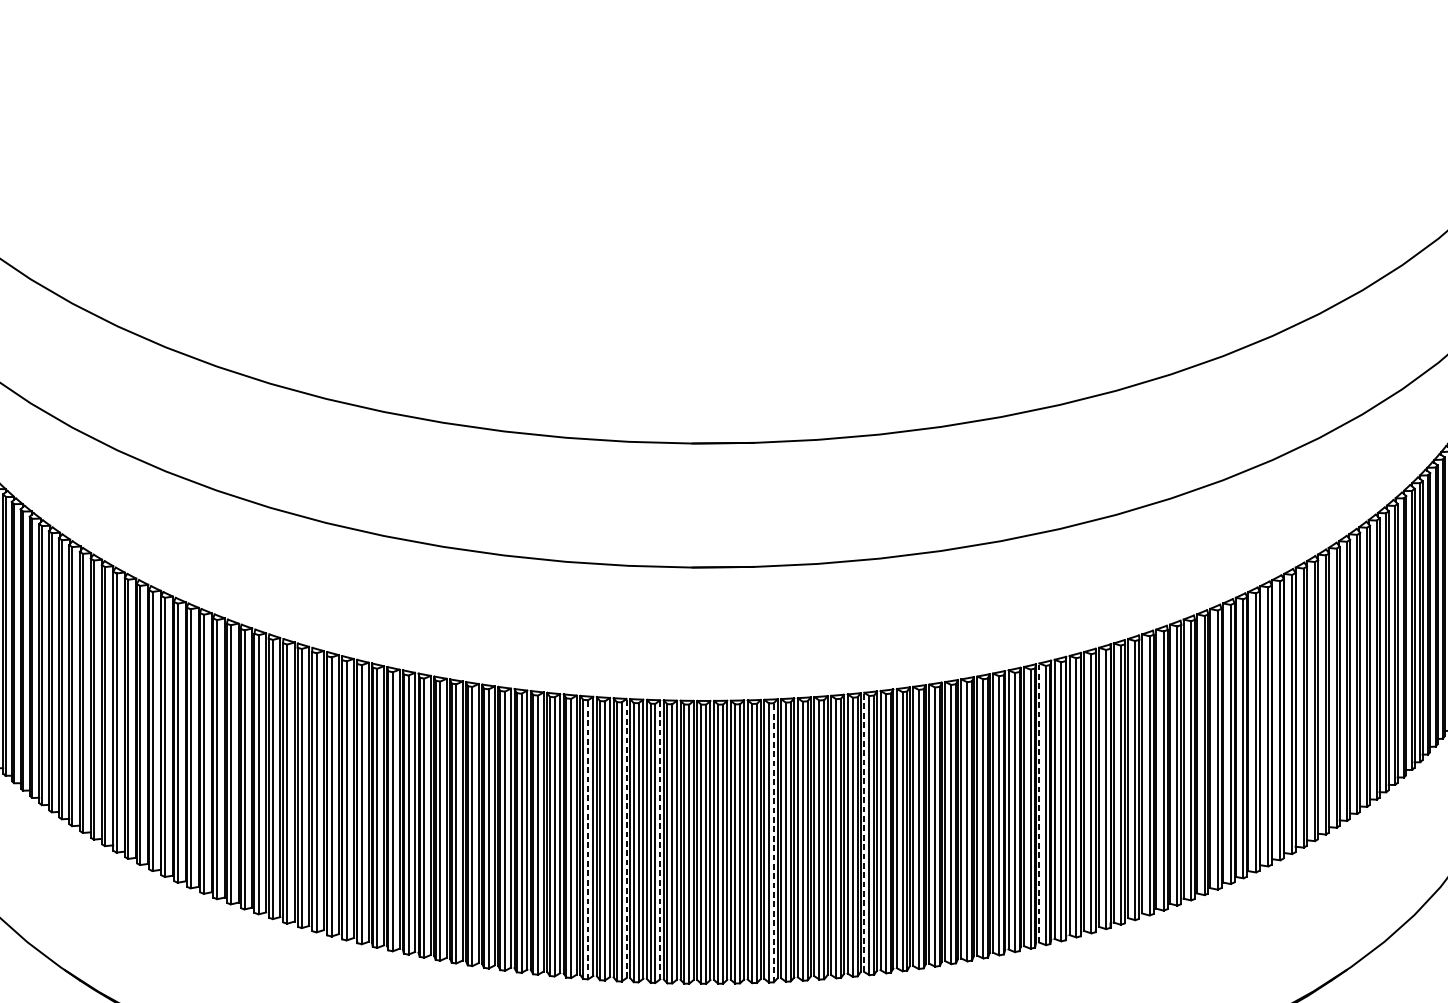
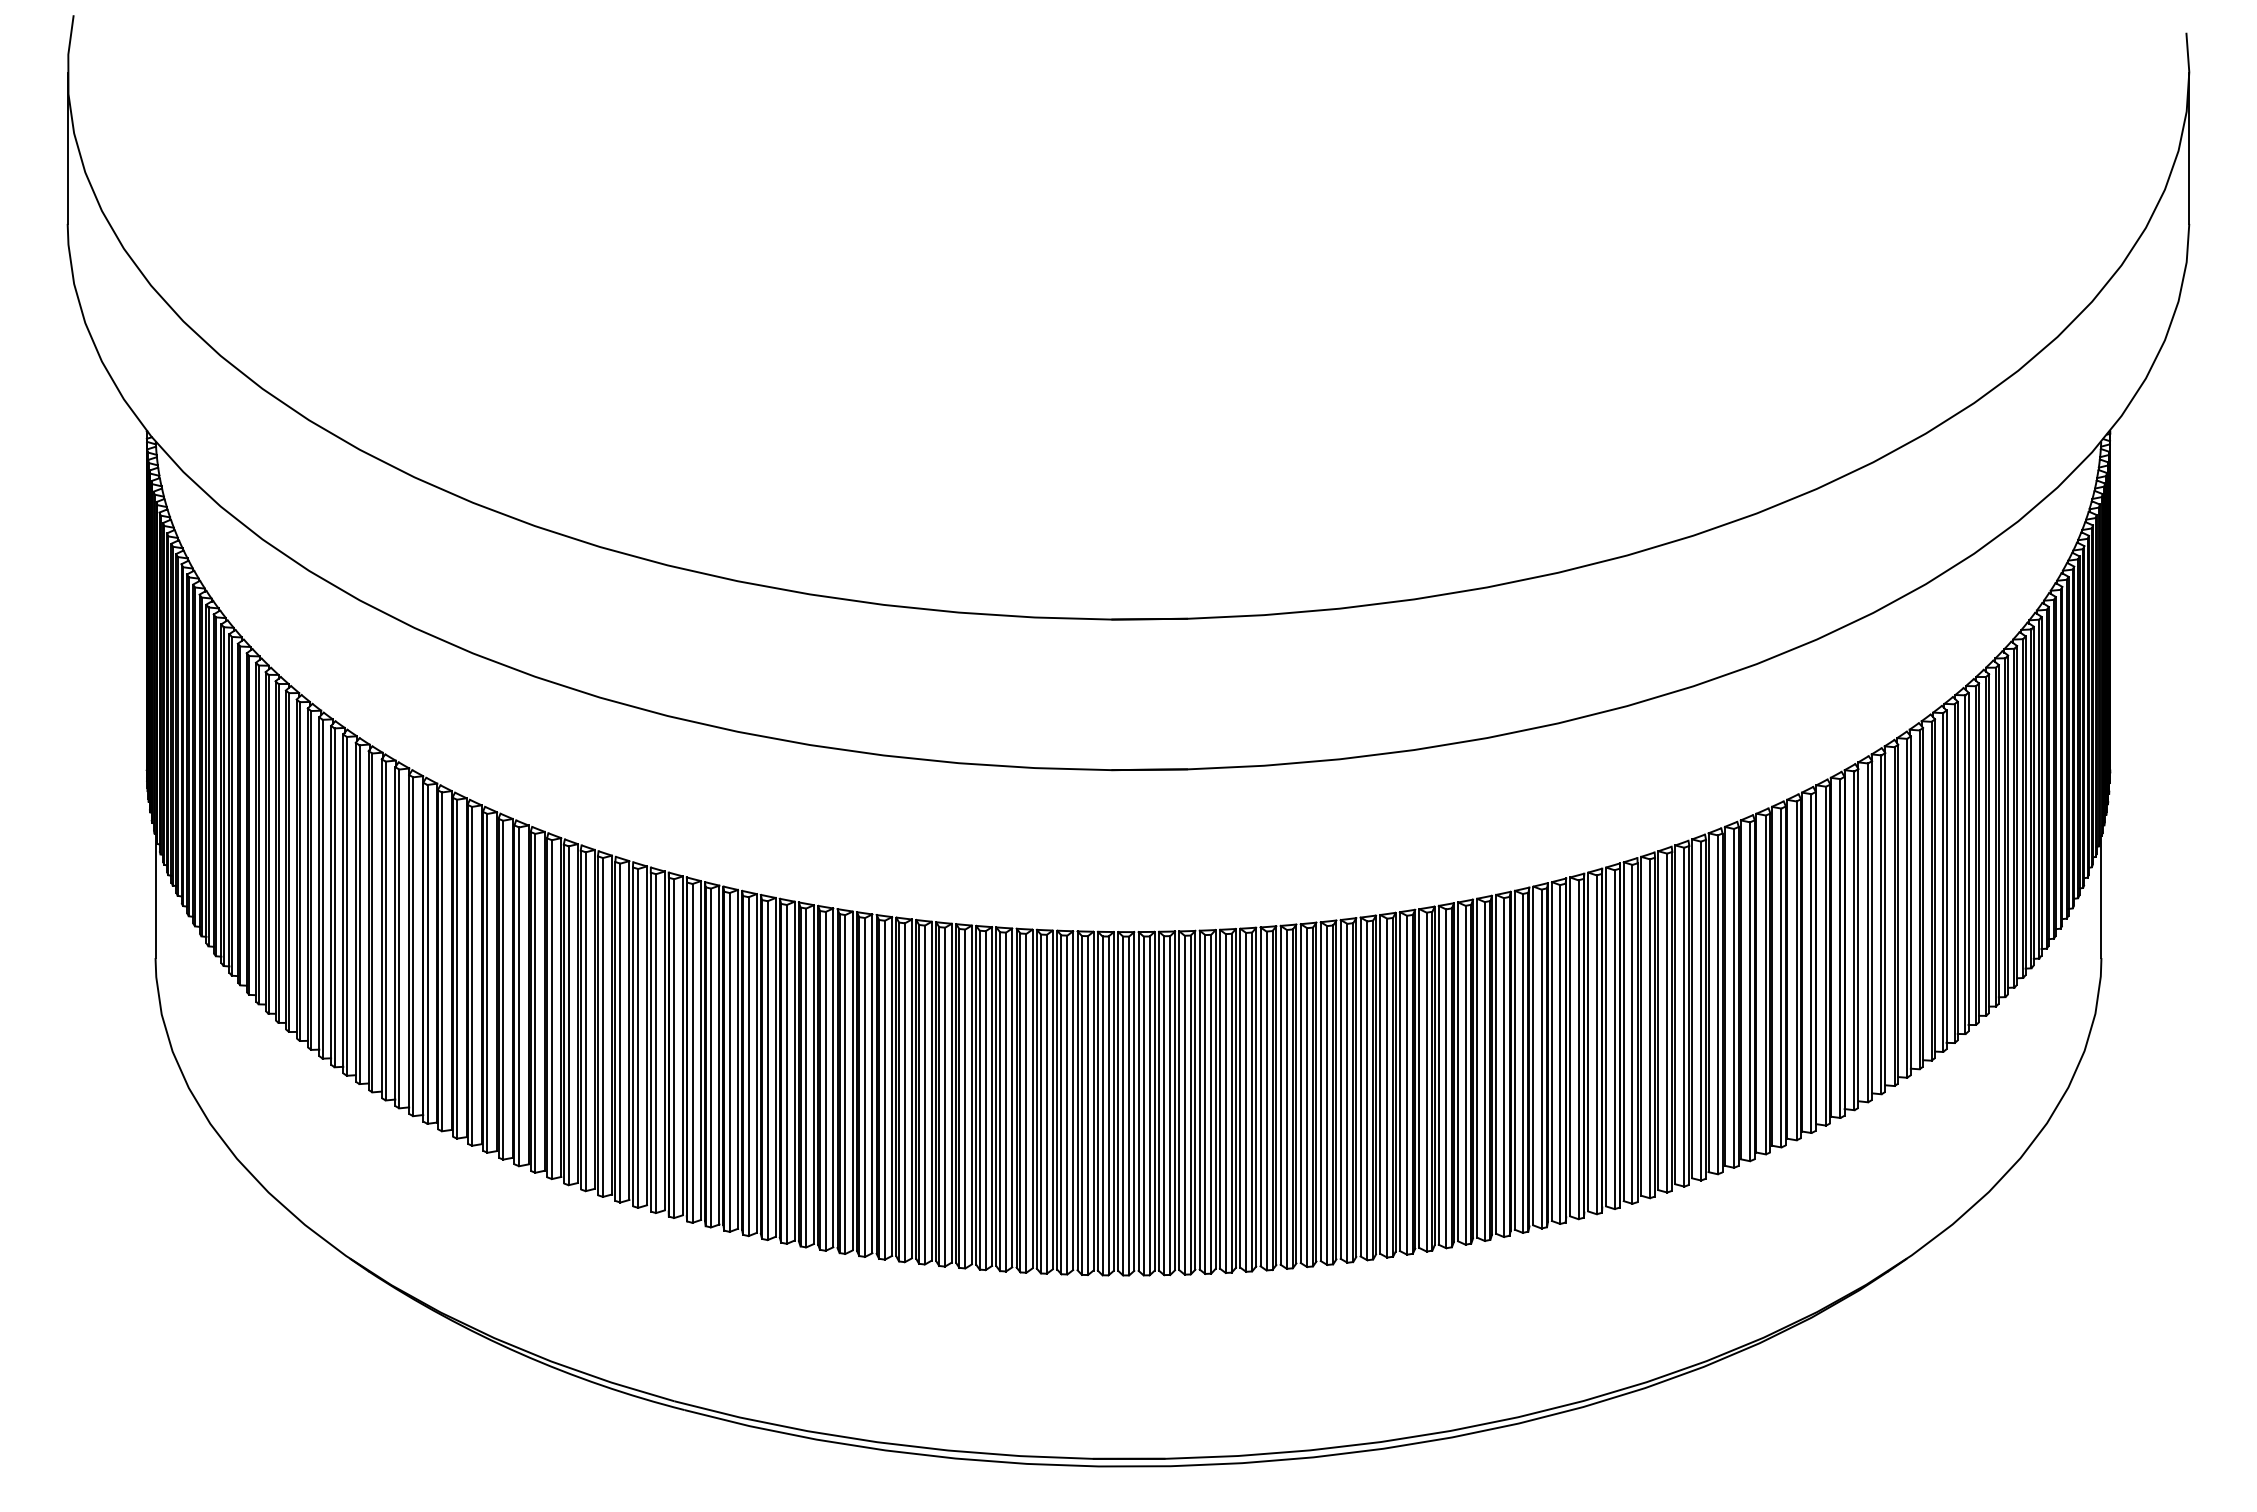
line: (1039, 802) -> (1533, 1055), dashed -> solid
line: (863, 832) -> (1320, 1091), dashed -> solid
line: (626, 838) -> (1032, 1098), dashed -> solid
line: (587, 839) -> (985, 1100), dashed -> solid
line: (660, 839) -> (1073, 1100), dashed -> solid
line: (774, 842) -> (1211, 1103), dashed -> solid

